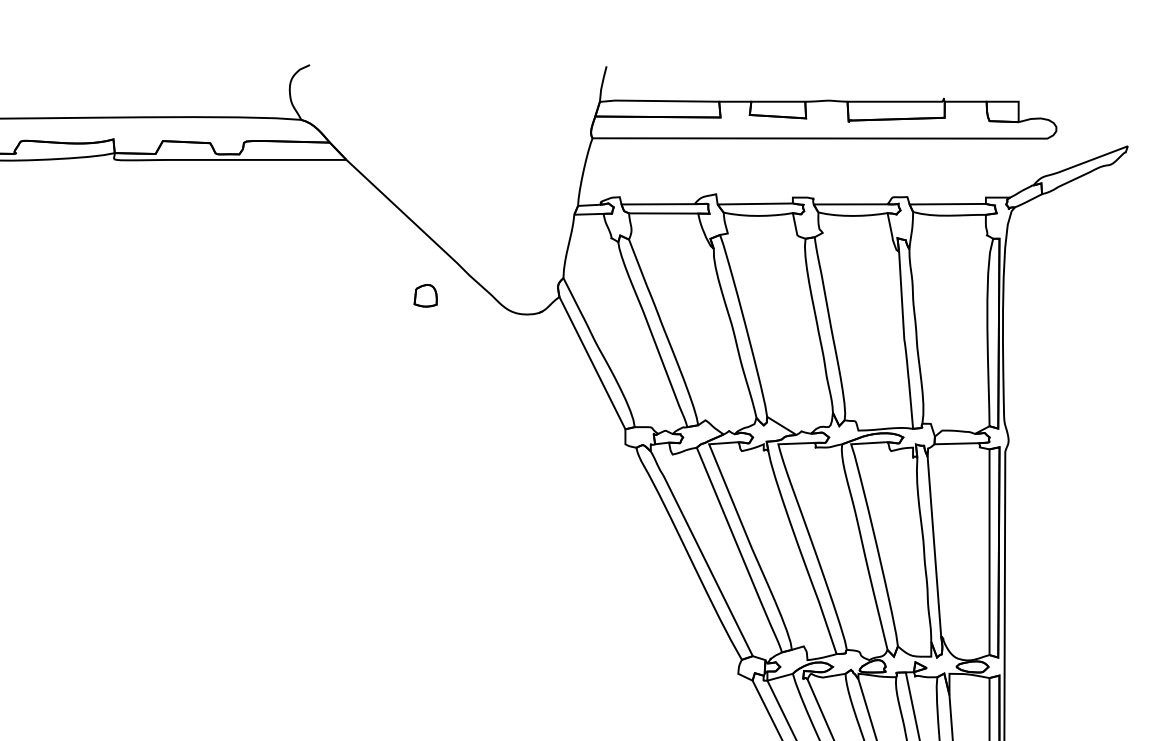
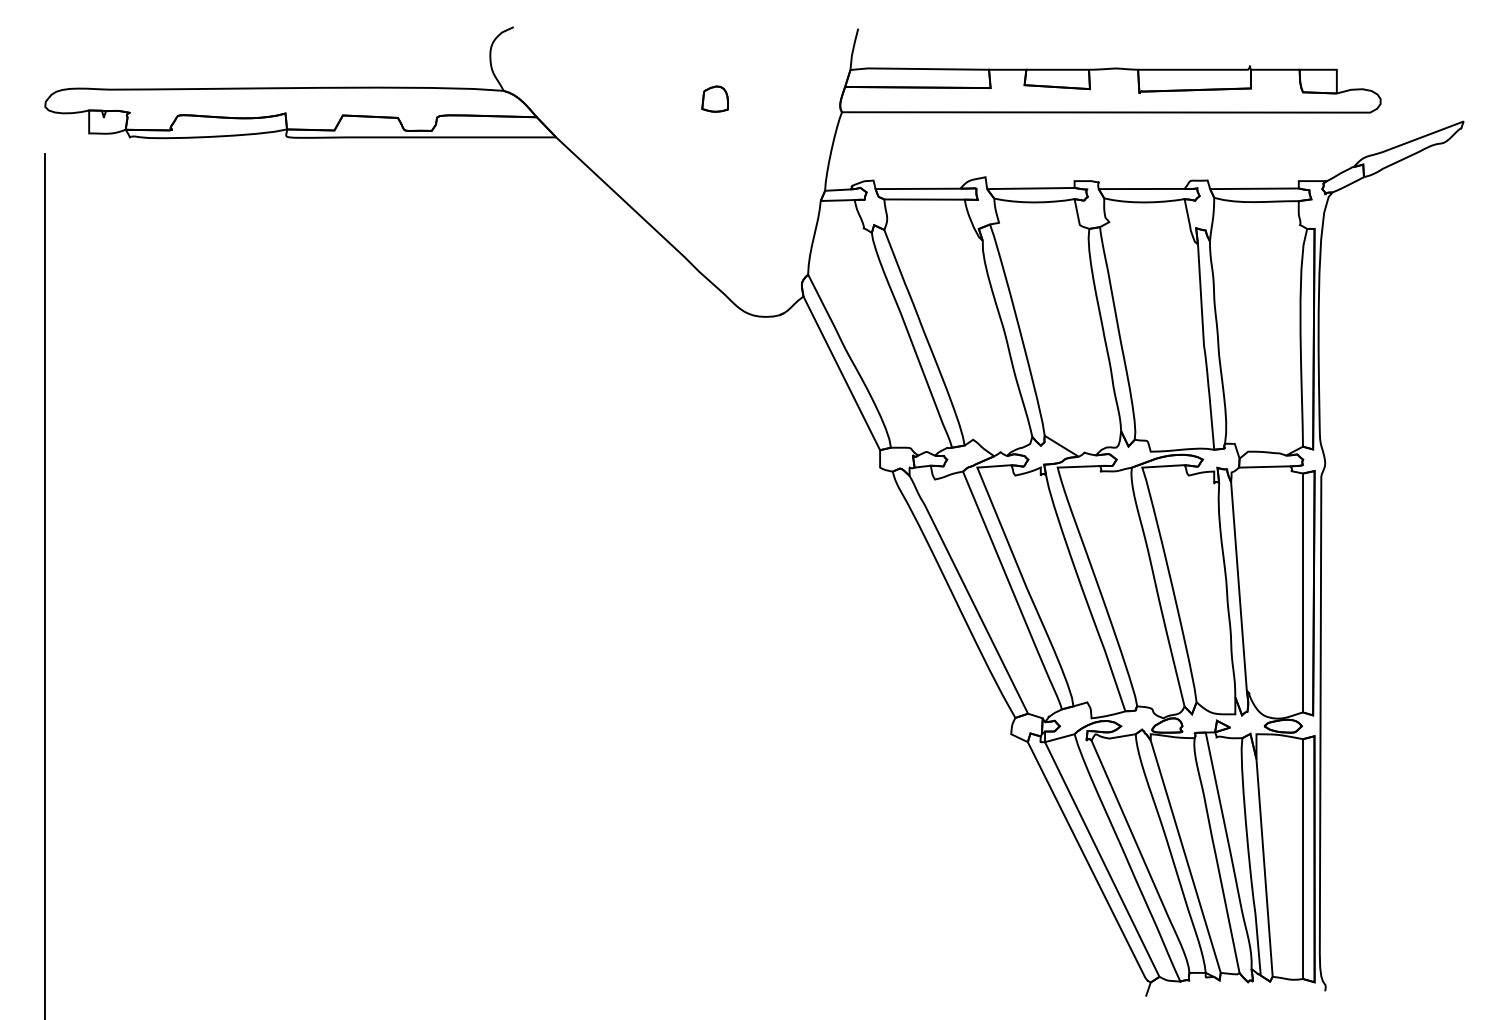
part: (425, 295) -> (714, 98), moved

